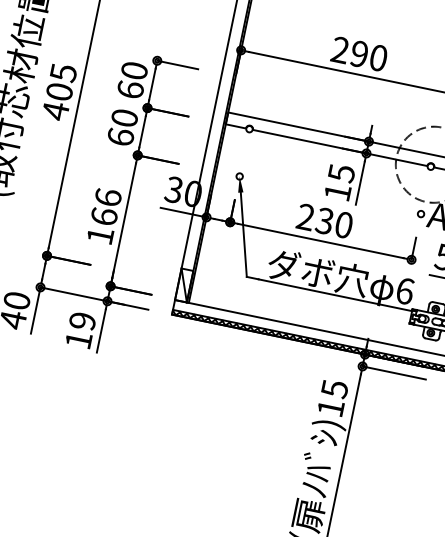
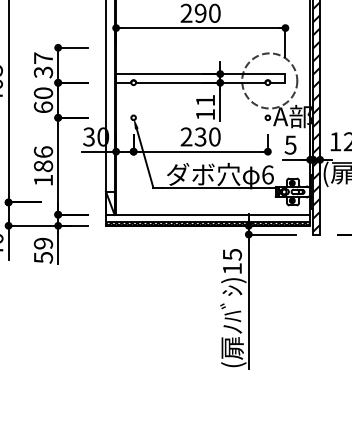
text: (132, 80) -> (43, 65), 60 -> 37
text: (341, 173) -> (205, 100), 15 -> 11
text: (102, 216) -> (42, 166), 166 -> 186
text: (78, 339) -> (43, 257), 19 -> 59

